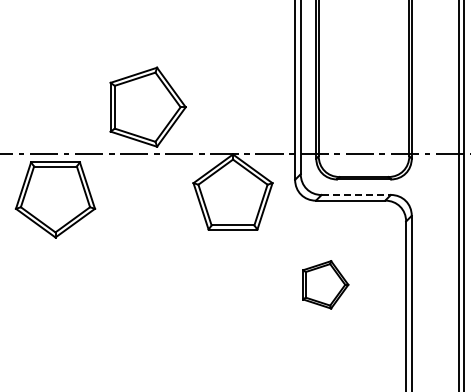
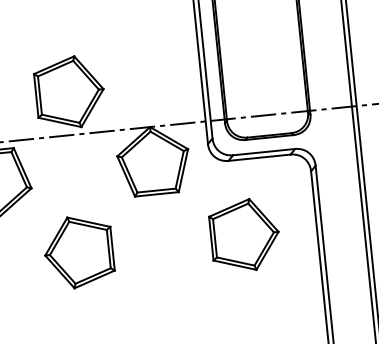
line: (356, 194) -> (264, 151), dashed -> solid
part: (139, 284) -> (78, 251), added
part: (325, 284) -> (244, 235), size x1.67

